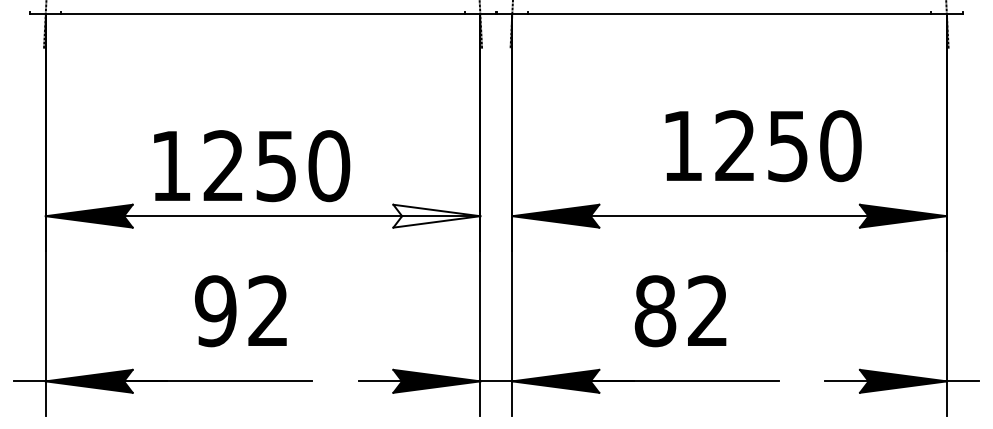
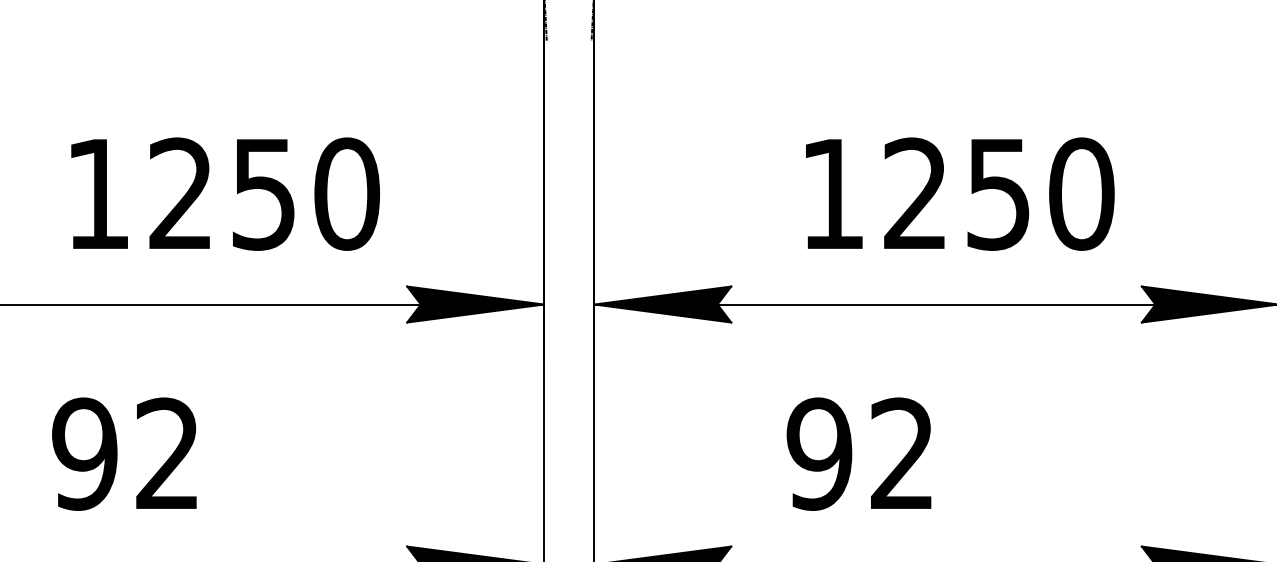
text: (763, 146) -> (960, 194), moved
text: (252, 166) -> (226, 194), moved
fill: (436, 215) -> (474, 303), added
text: (240, 311) -> (123, 454), moved
text: (655, 311) -> (819, 454), 82 -> 92

